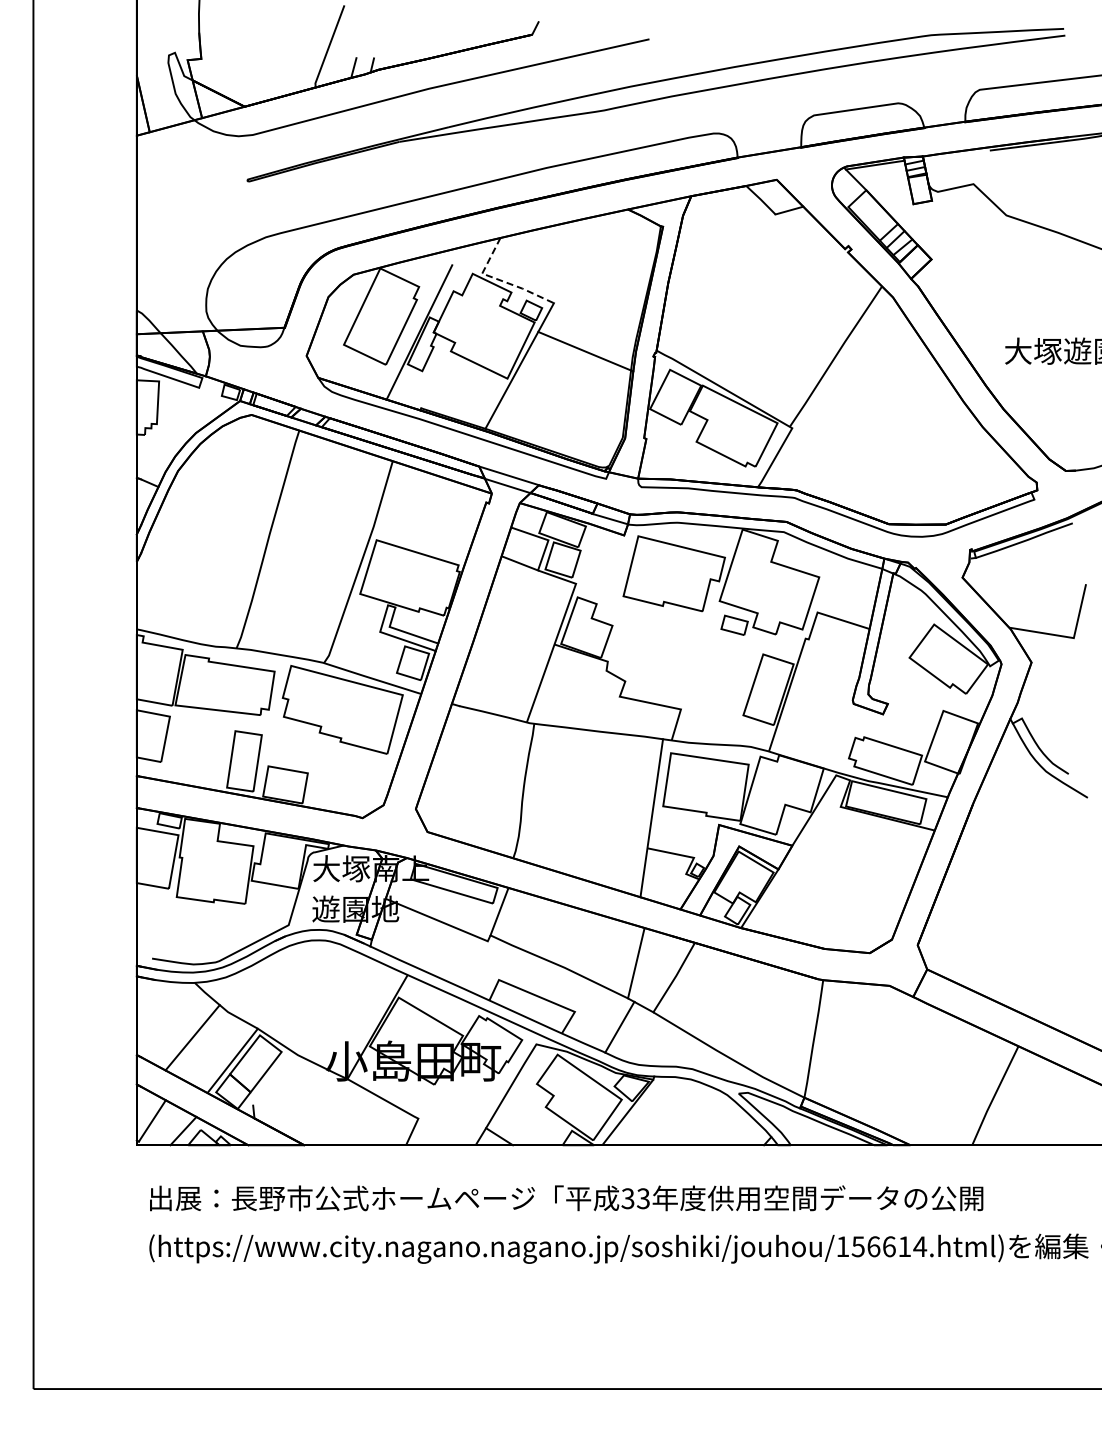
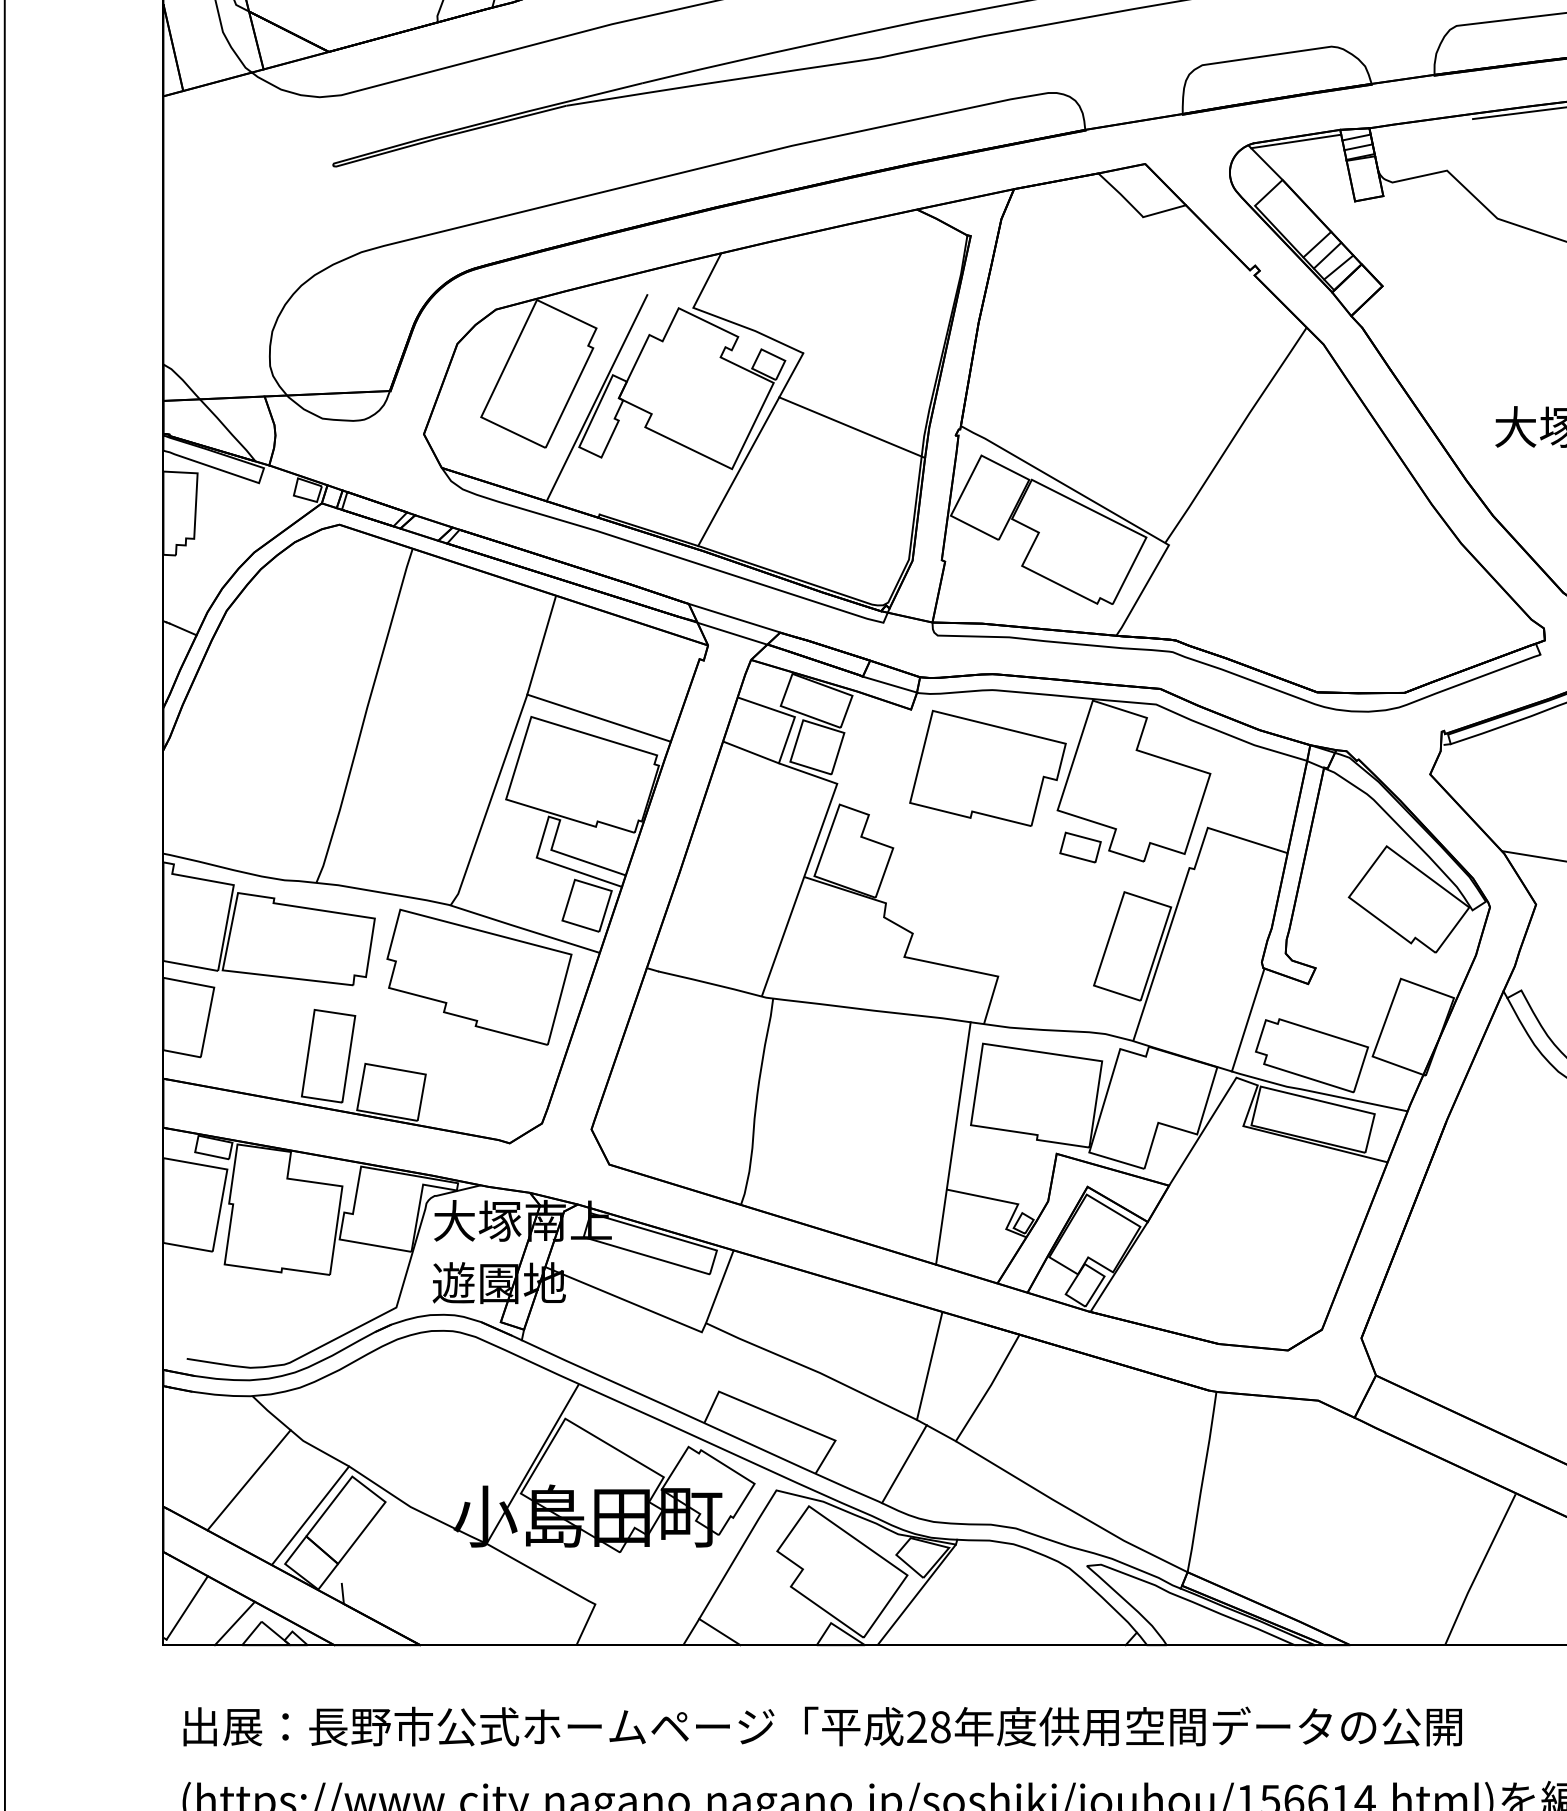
line: (500, 280) -> (721, 318), dashed -> solid
line: (420, 540) -> (598, 717), added
line: (843, 737) -> (1247, 1019), added
text: (635, 1198) -> (928, 1726), 33 -> 28

